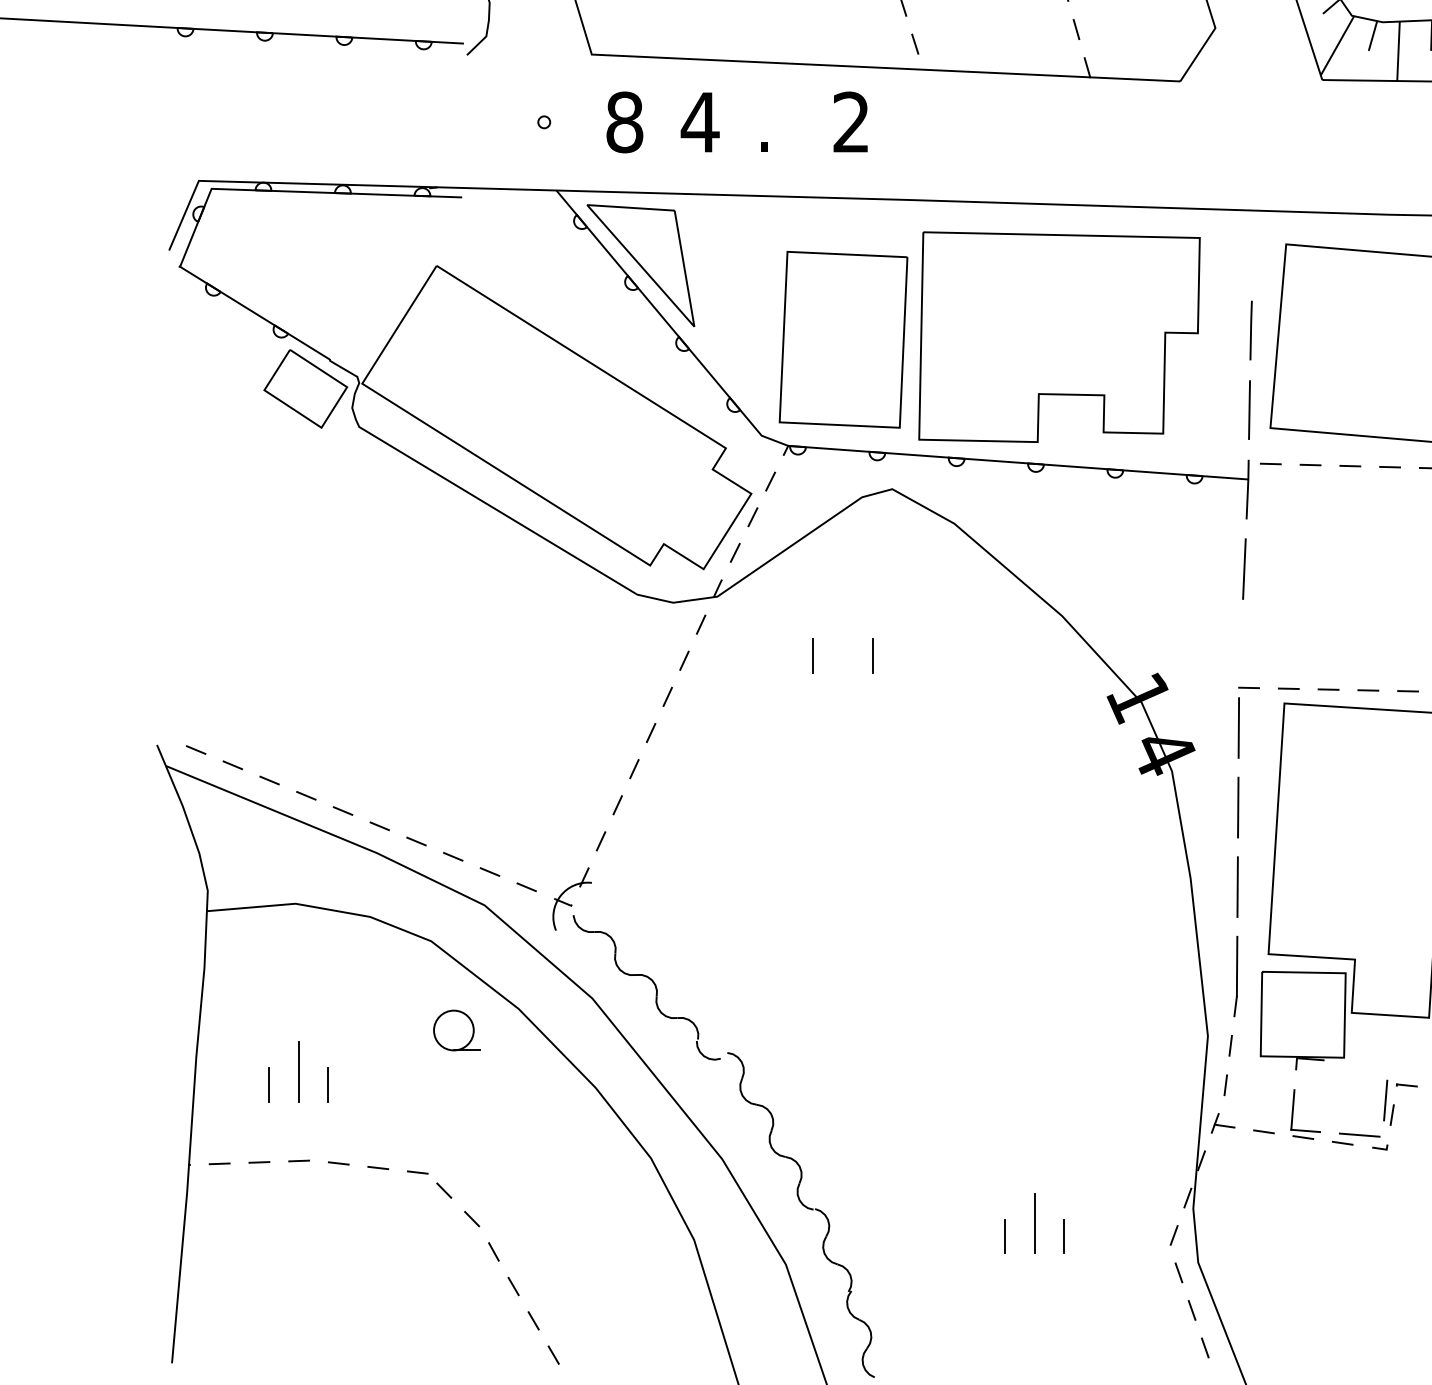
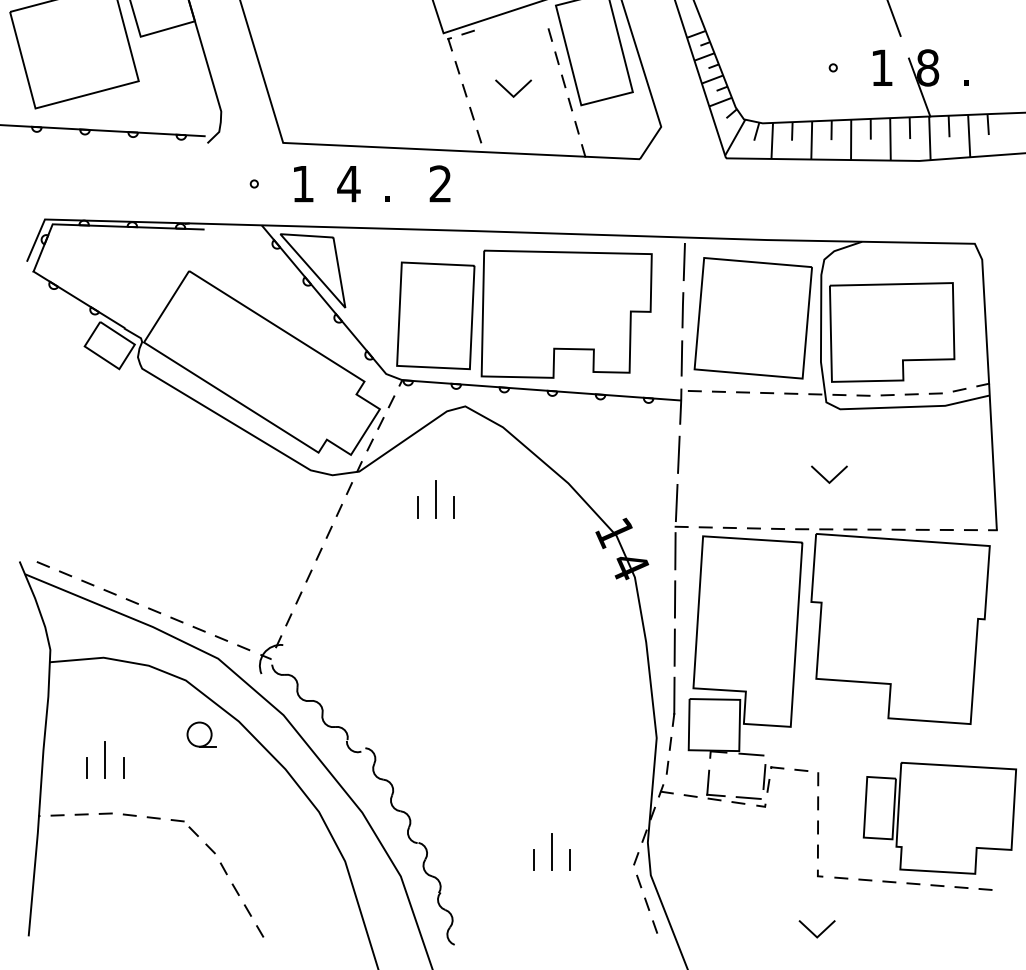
text: (625, 121) -> (303, 183), 8 -> 1
line: (1252, 250) -> (683, 261), added
line: (843, 642) -> (435, 499), added
line: (1240, 647) -> (676, 502), added
line: (1364, 1063) -> (751, 754), added

